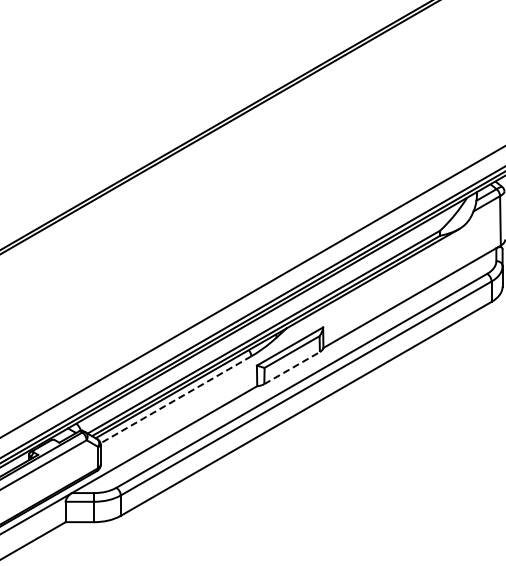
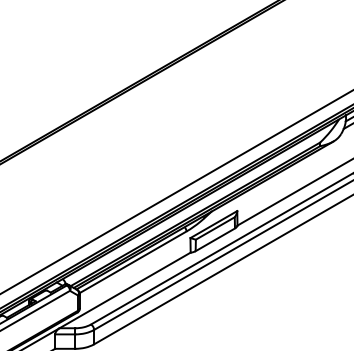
line: (292, 367) -> (215, 239), dashed -> solid
line: (175, 400) -> (132, 262), dashed -> solid

